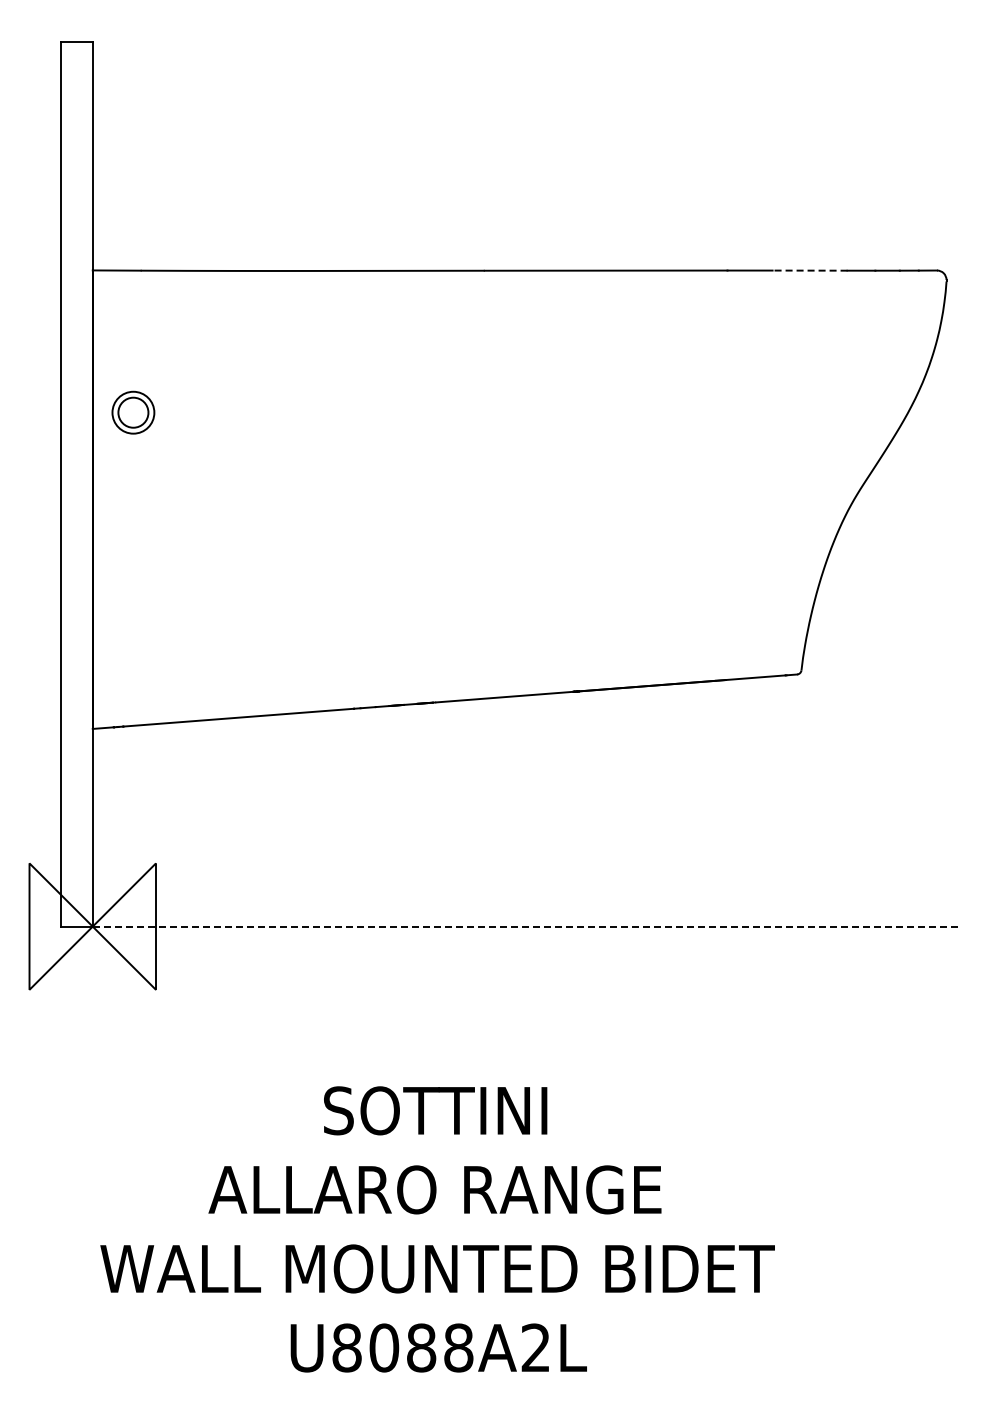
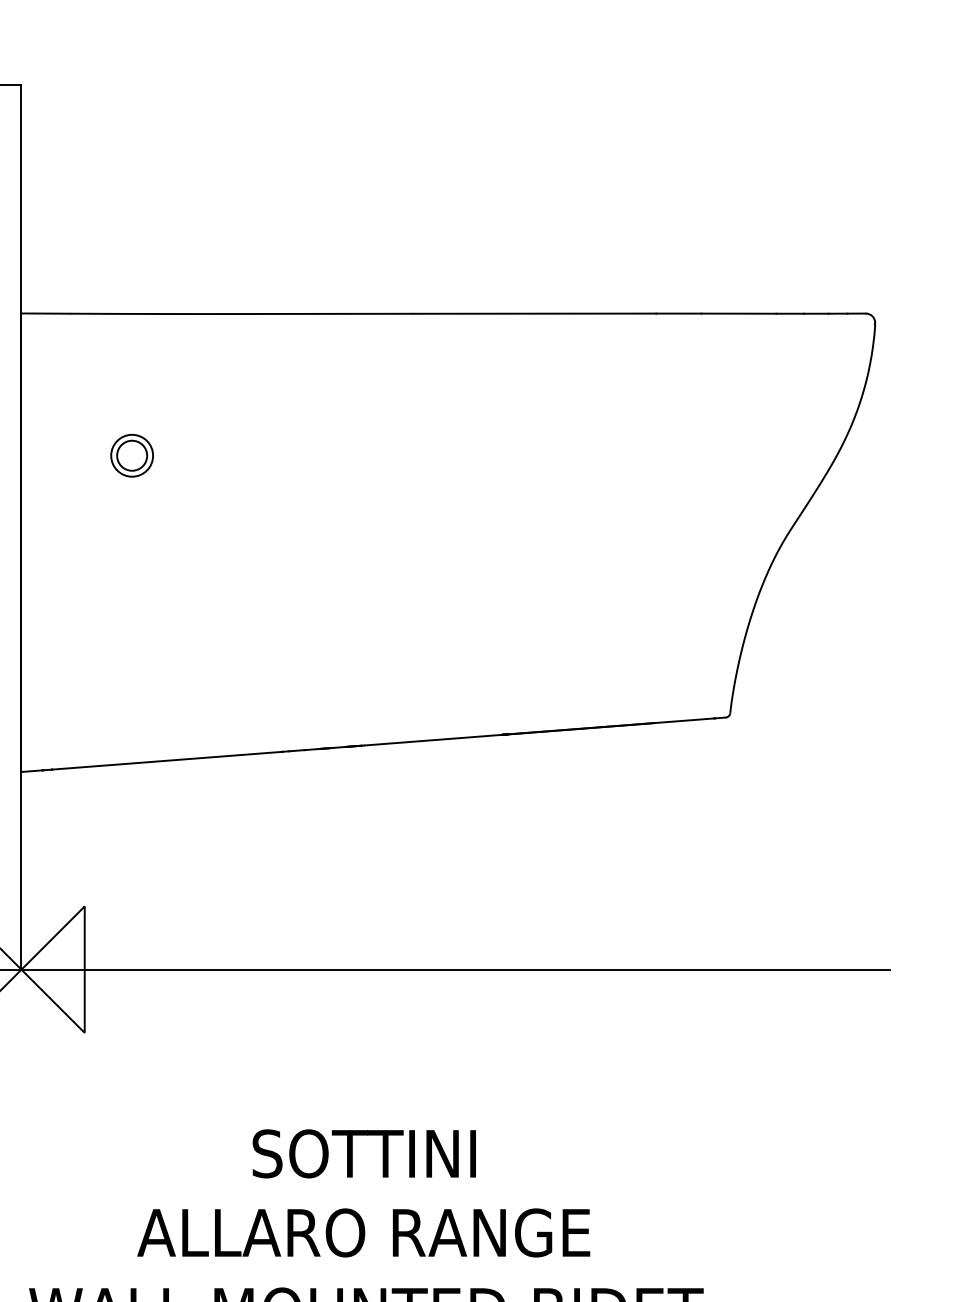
line: (809, 270) -> (738, 313), dashed -> solid
part: (133, 412) -> (132, 455), moved
line: (527, 926) -> (456, 969), dashed -> solid

